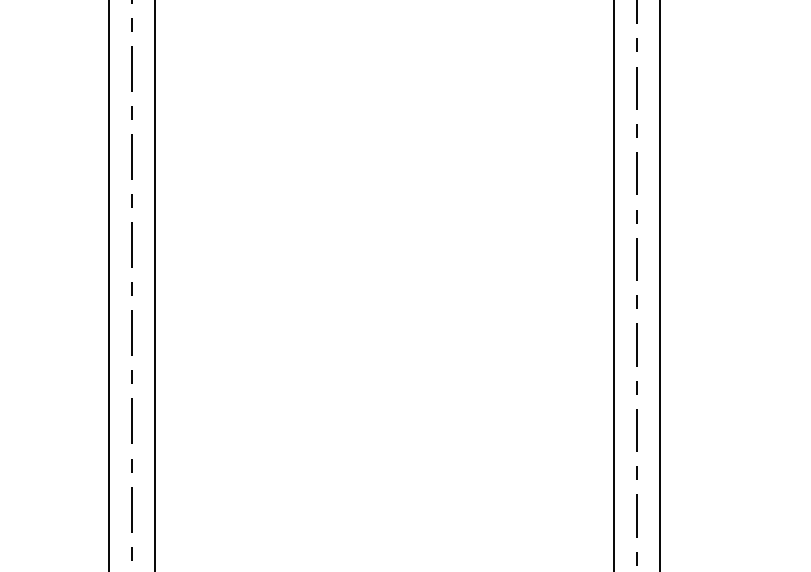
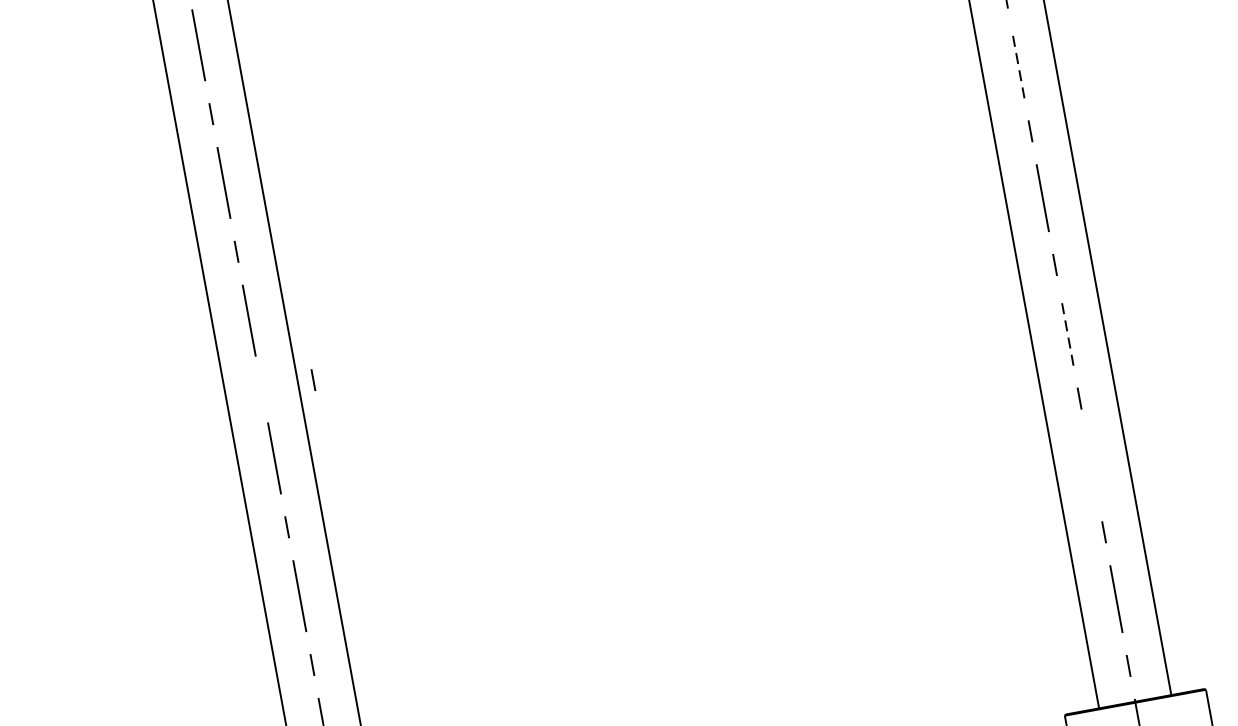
line: (637, 173) -> (1018, 63), solid -> dashed
line: (131, 288) -> (312, 379), moved
line: (637, 344) -> (1067, 330), solid -> dashed
line: (636, 430) -> (1090, 465), removed

